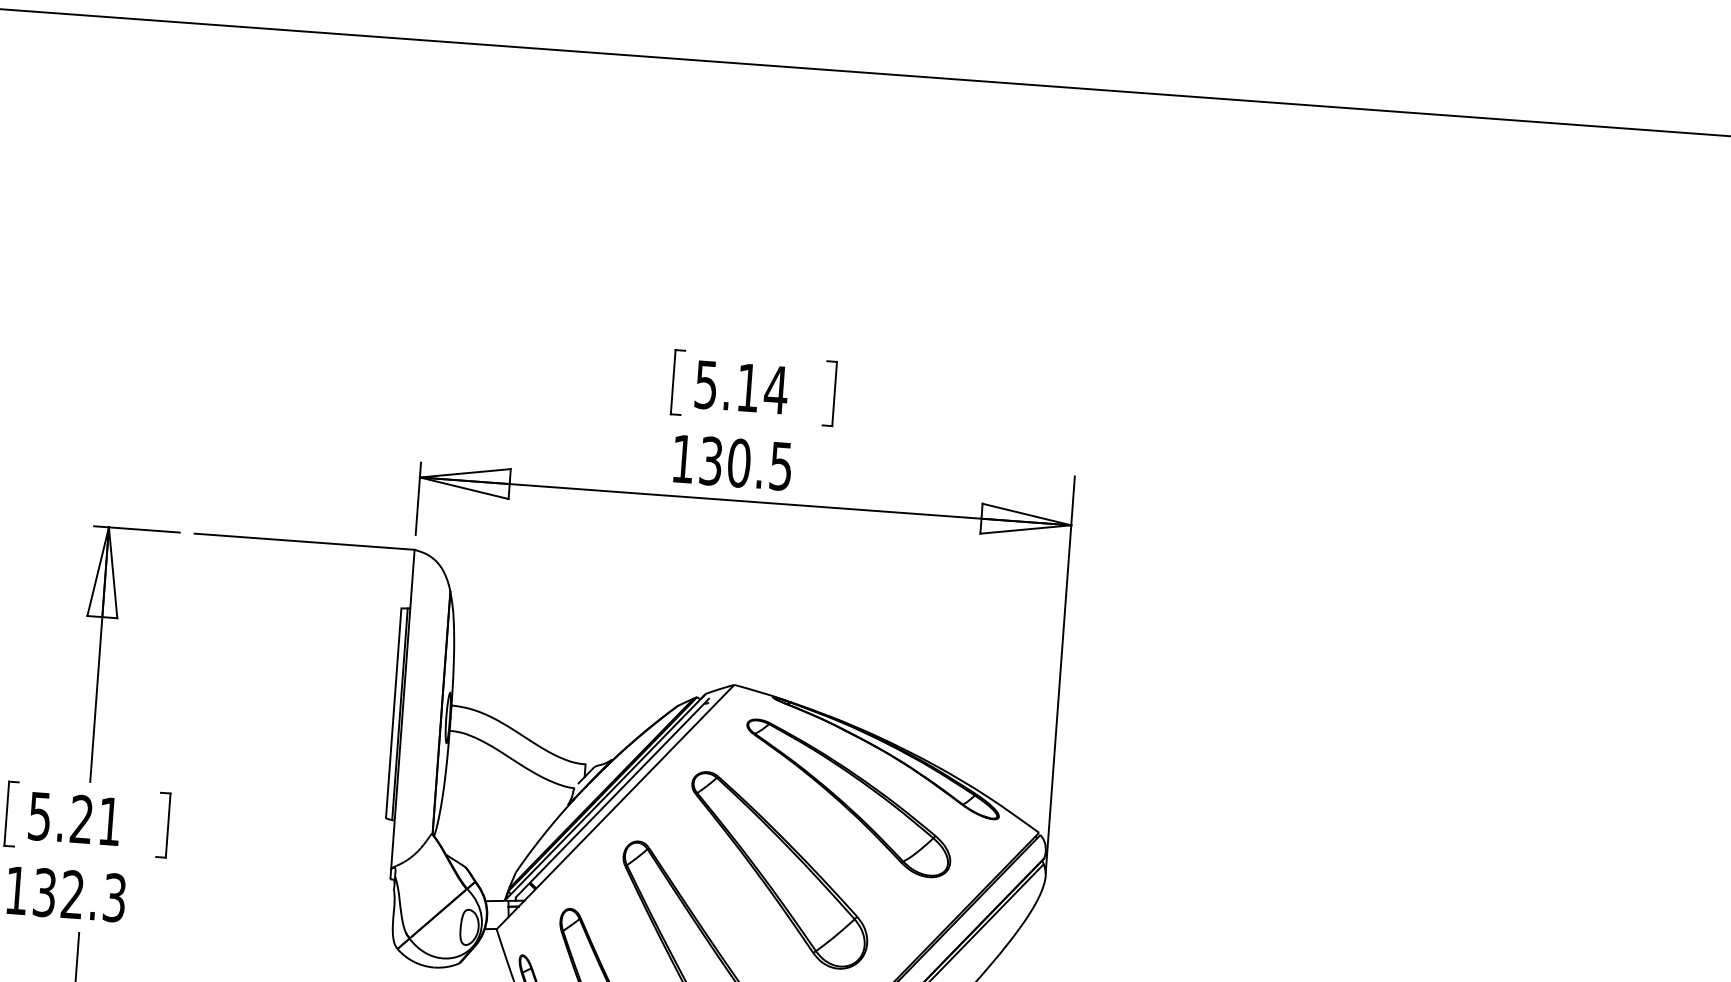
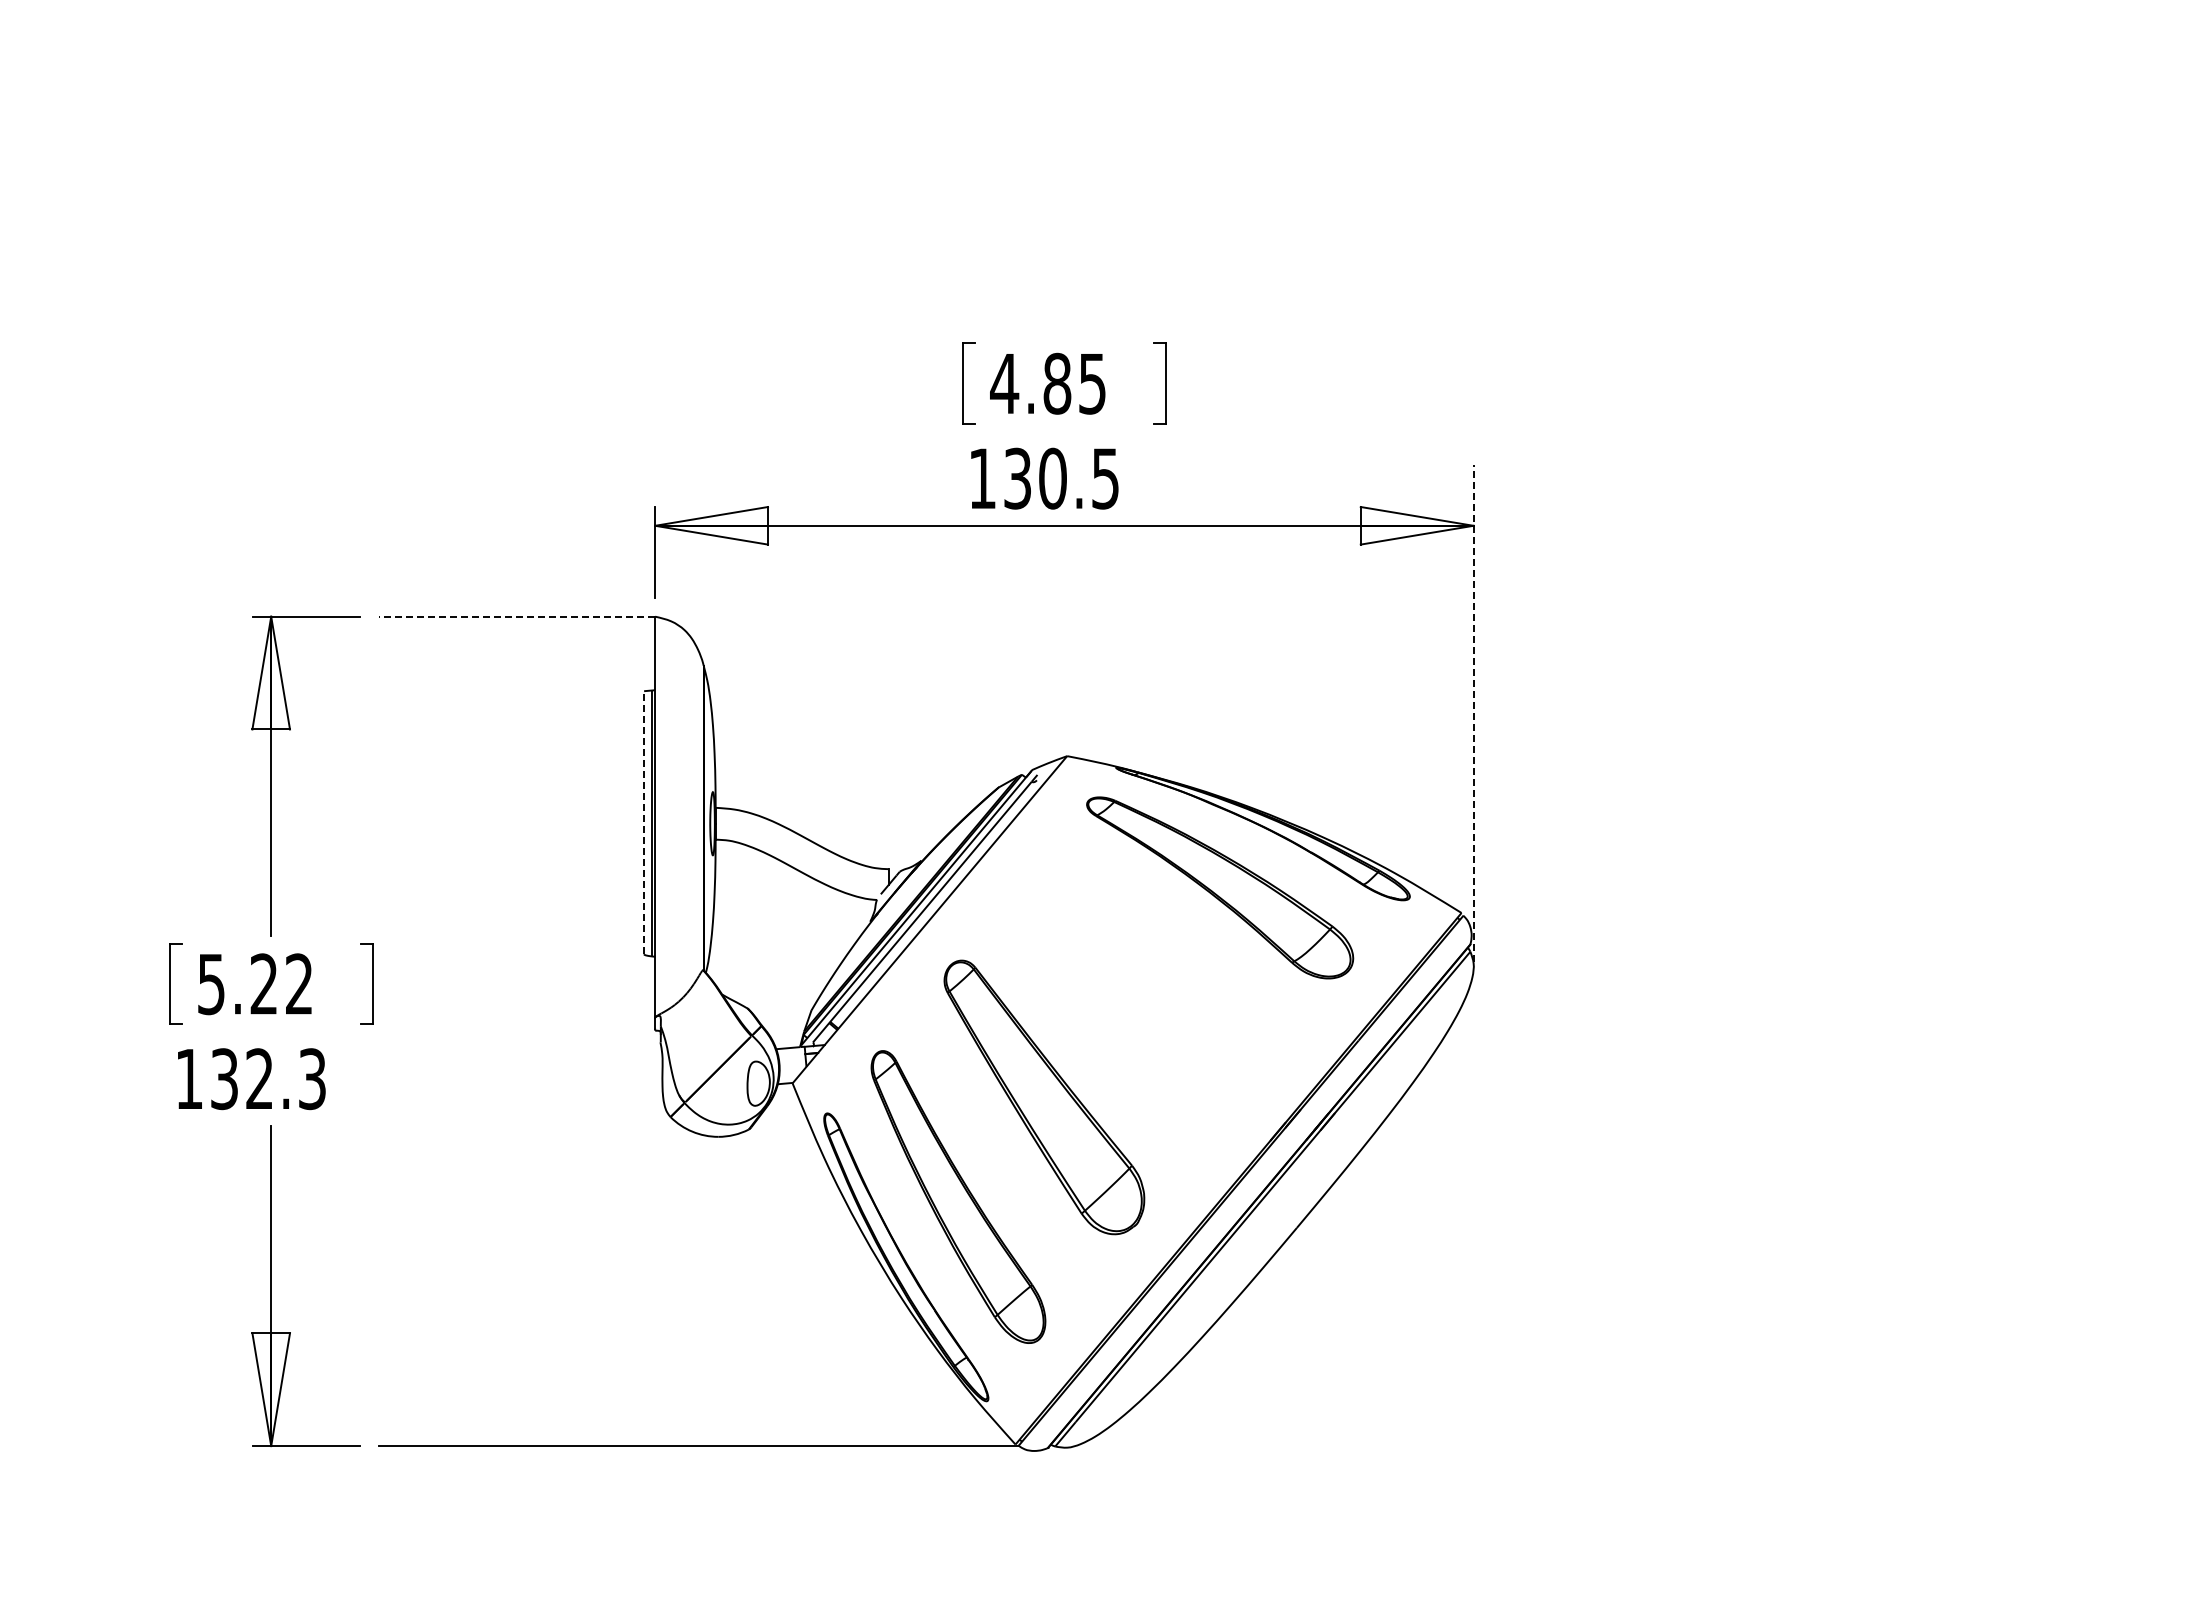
text: (741, 387) -> (1048, 383), 5.14 -> 4.85
line: (304, 541) -> (516, 616), solid -> dashed
line: (1060, 674) -> (1473, 713), solid -> dashed
line: (394, 713) -> (644, 822), solid -> dashed
text: (109, 820) -> (298, 983), 5.21 -> 5.22
part: (778, 870) -> (1139, 984), removed

